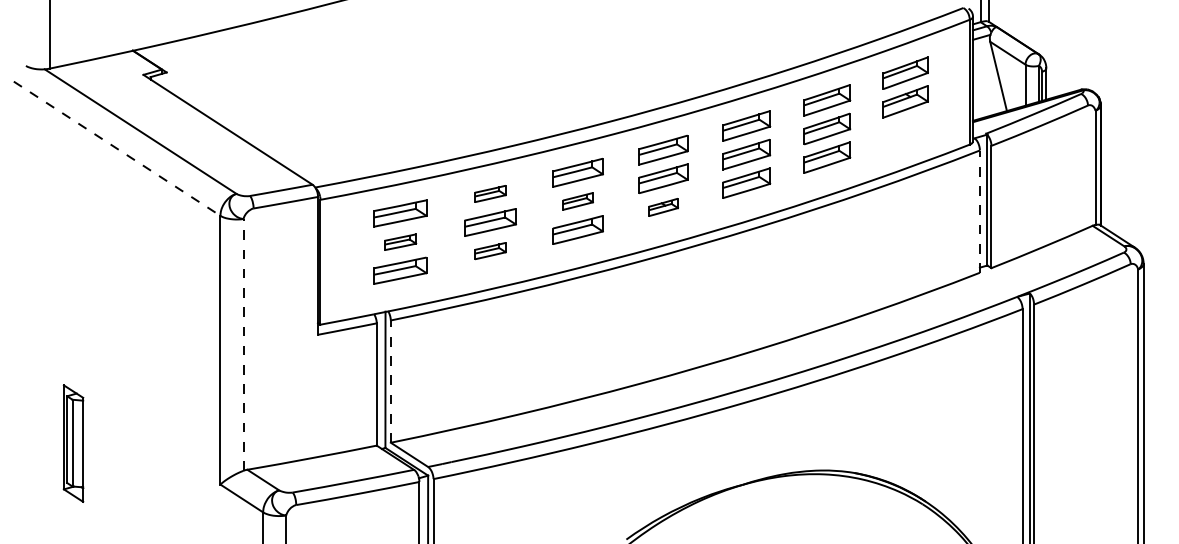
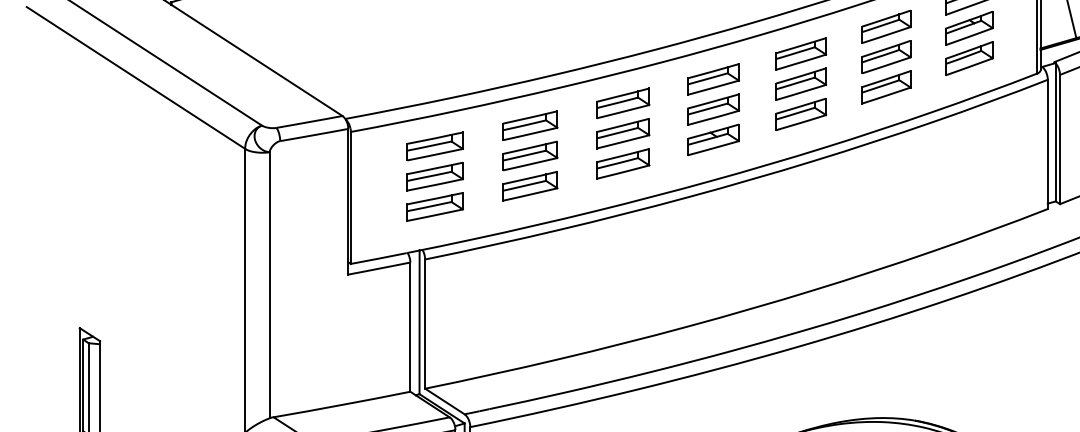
part: (905, 130) -> (969, 58), added
line: (117, 148) -> (136, 77), dashed -> solid
part: (490, 193) -> (530, 125), size x1.67
part: (577, 201) -> (622, 133), size x1.67
part: (663, 207) -> (713, 140), size x1.67
line: (979, 211) -> (1047, 144), dashed -> solid
part: (400, 242) -> (435, 177), size x1.67
part: (490, 250) -> (530, 185), size x1.67
line: (243, 344) -> (269, 284), dashed -> solid
line: (390, 381) -> (424, 323), dashed -> solid

